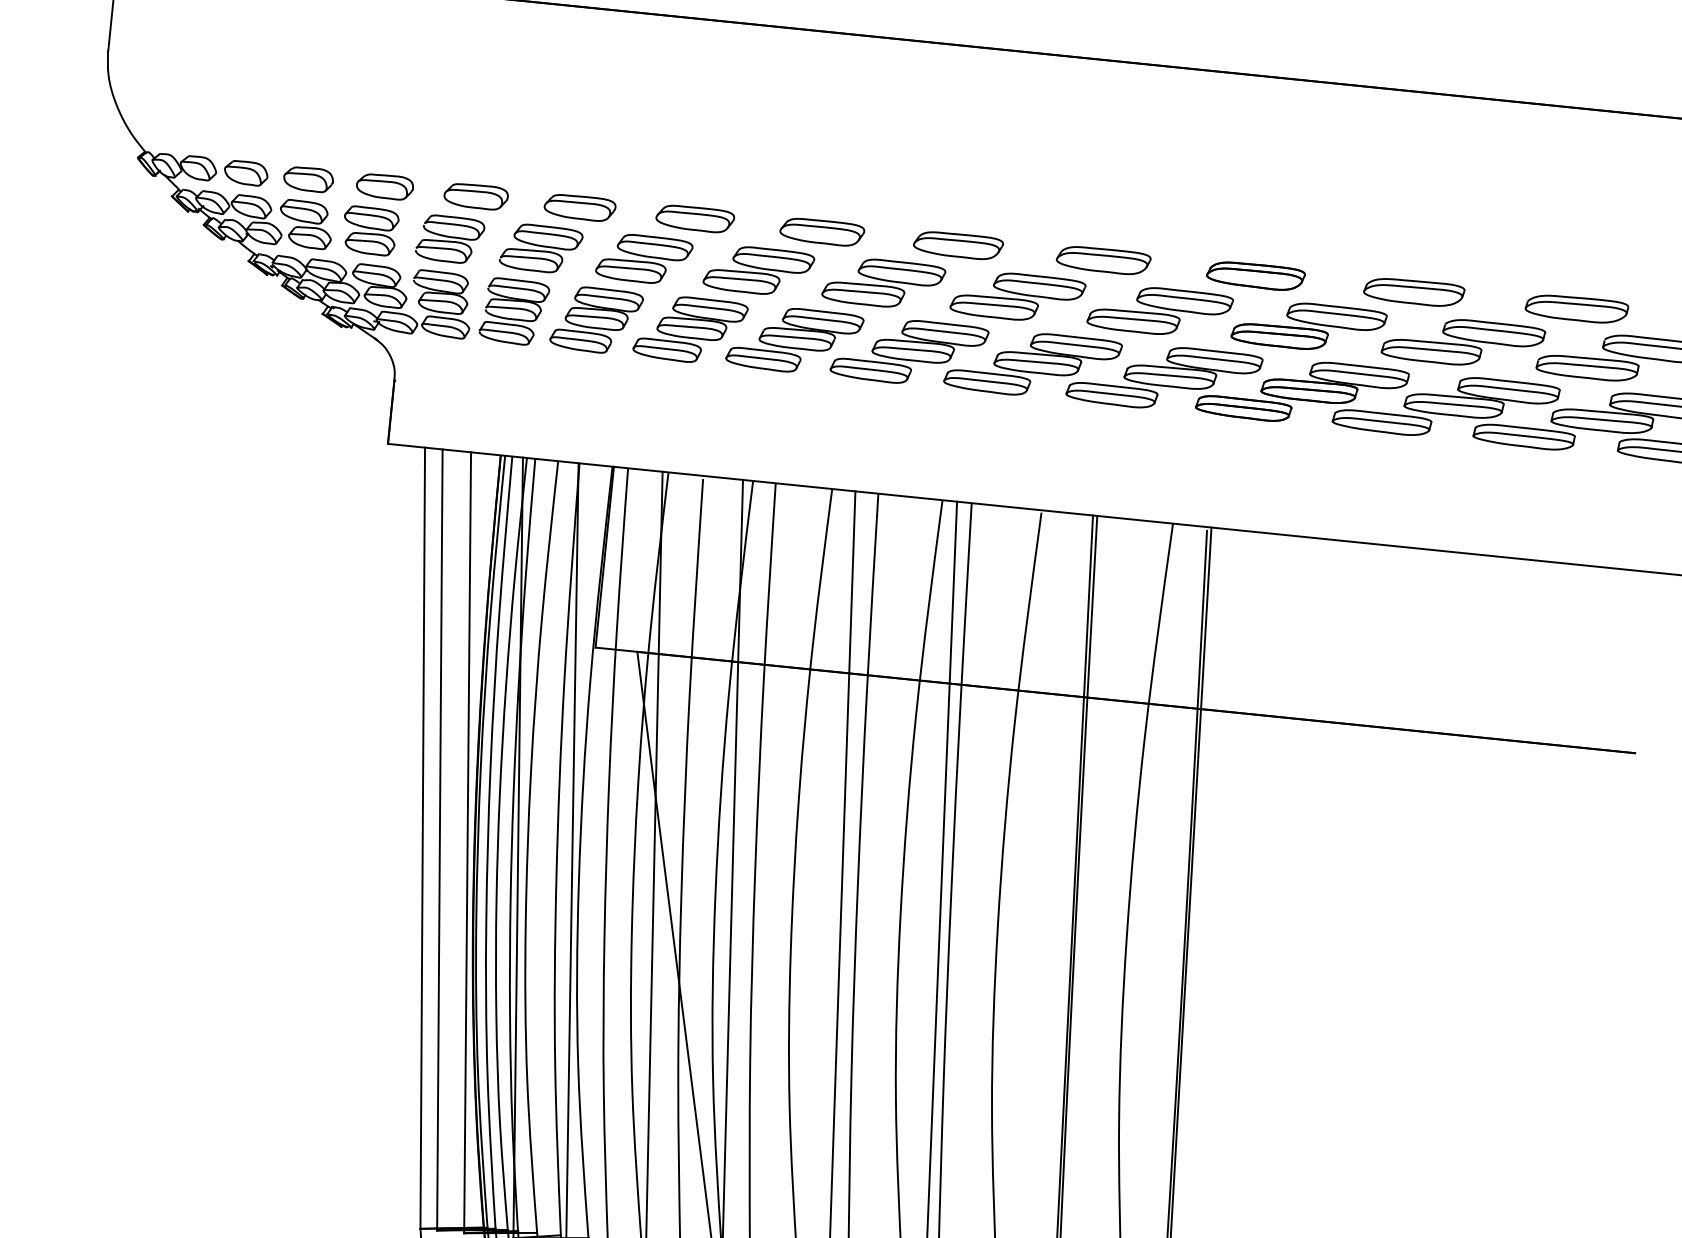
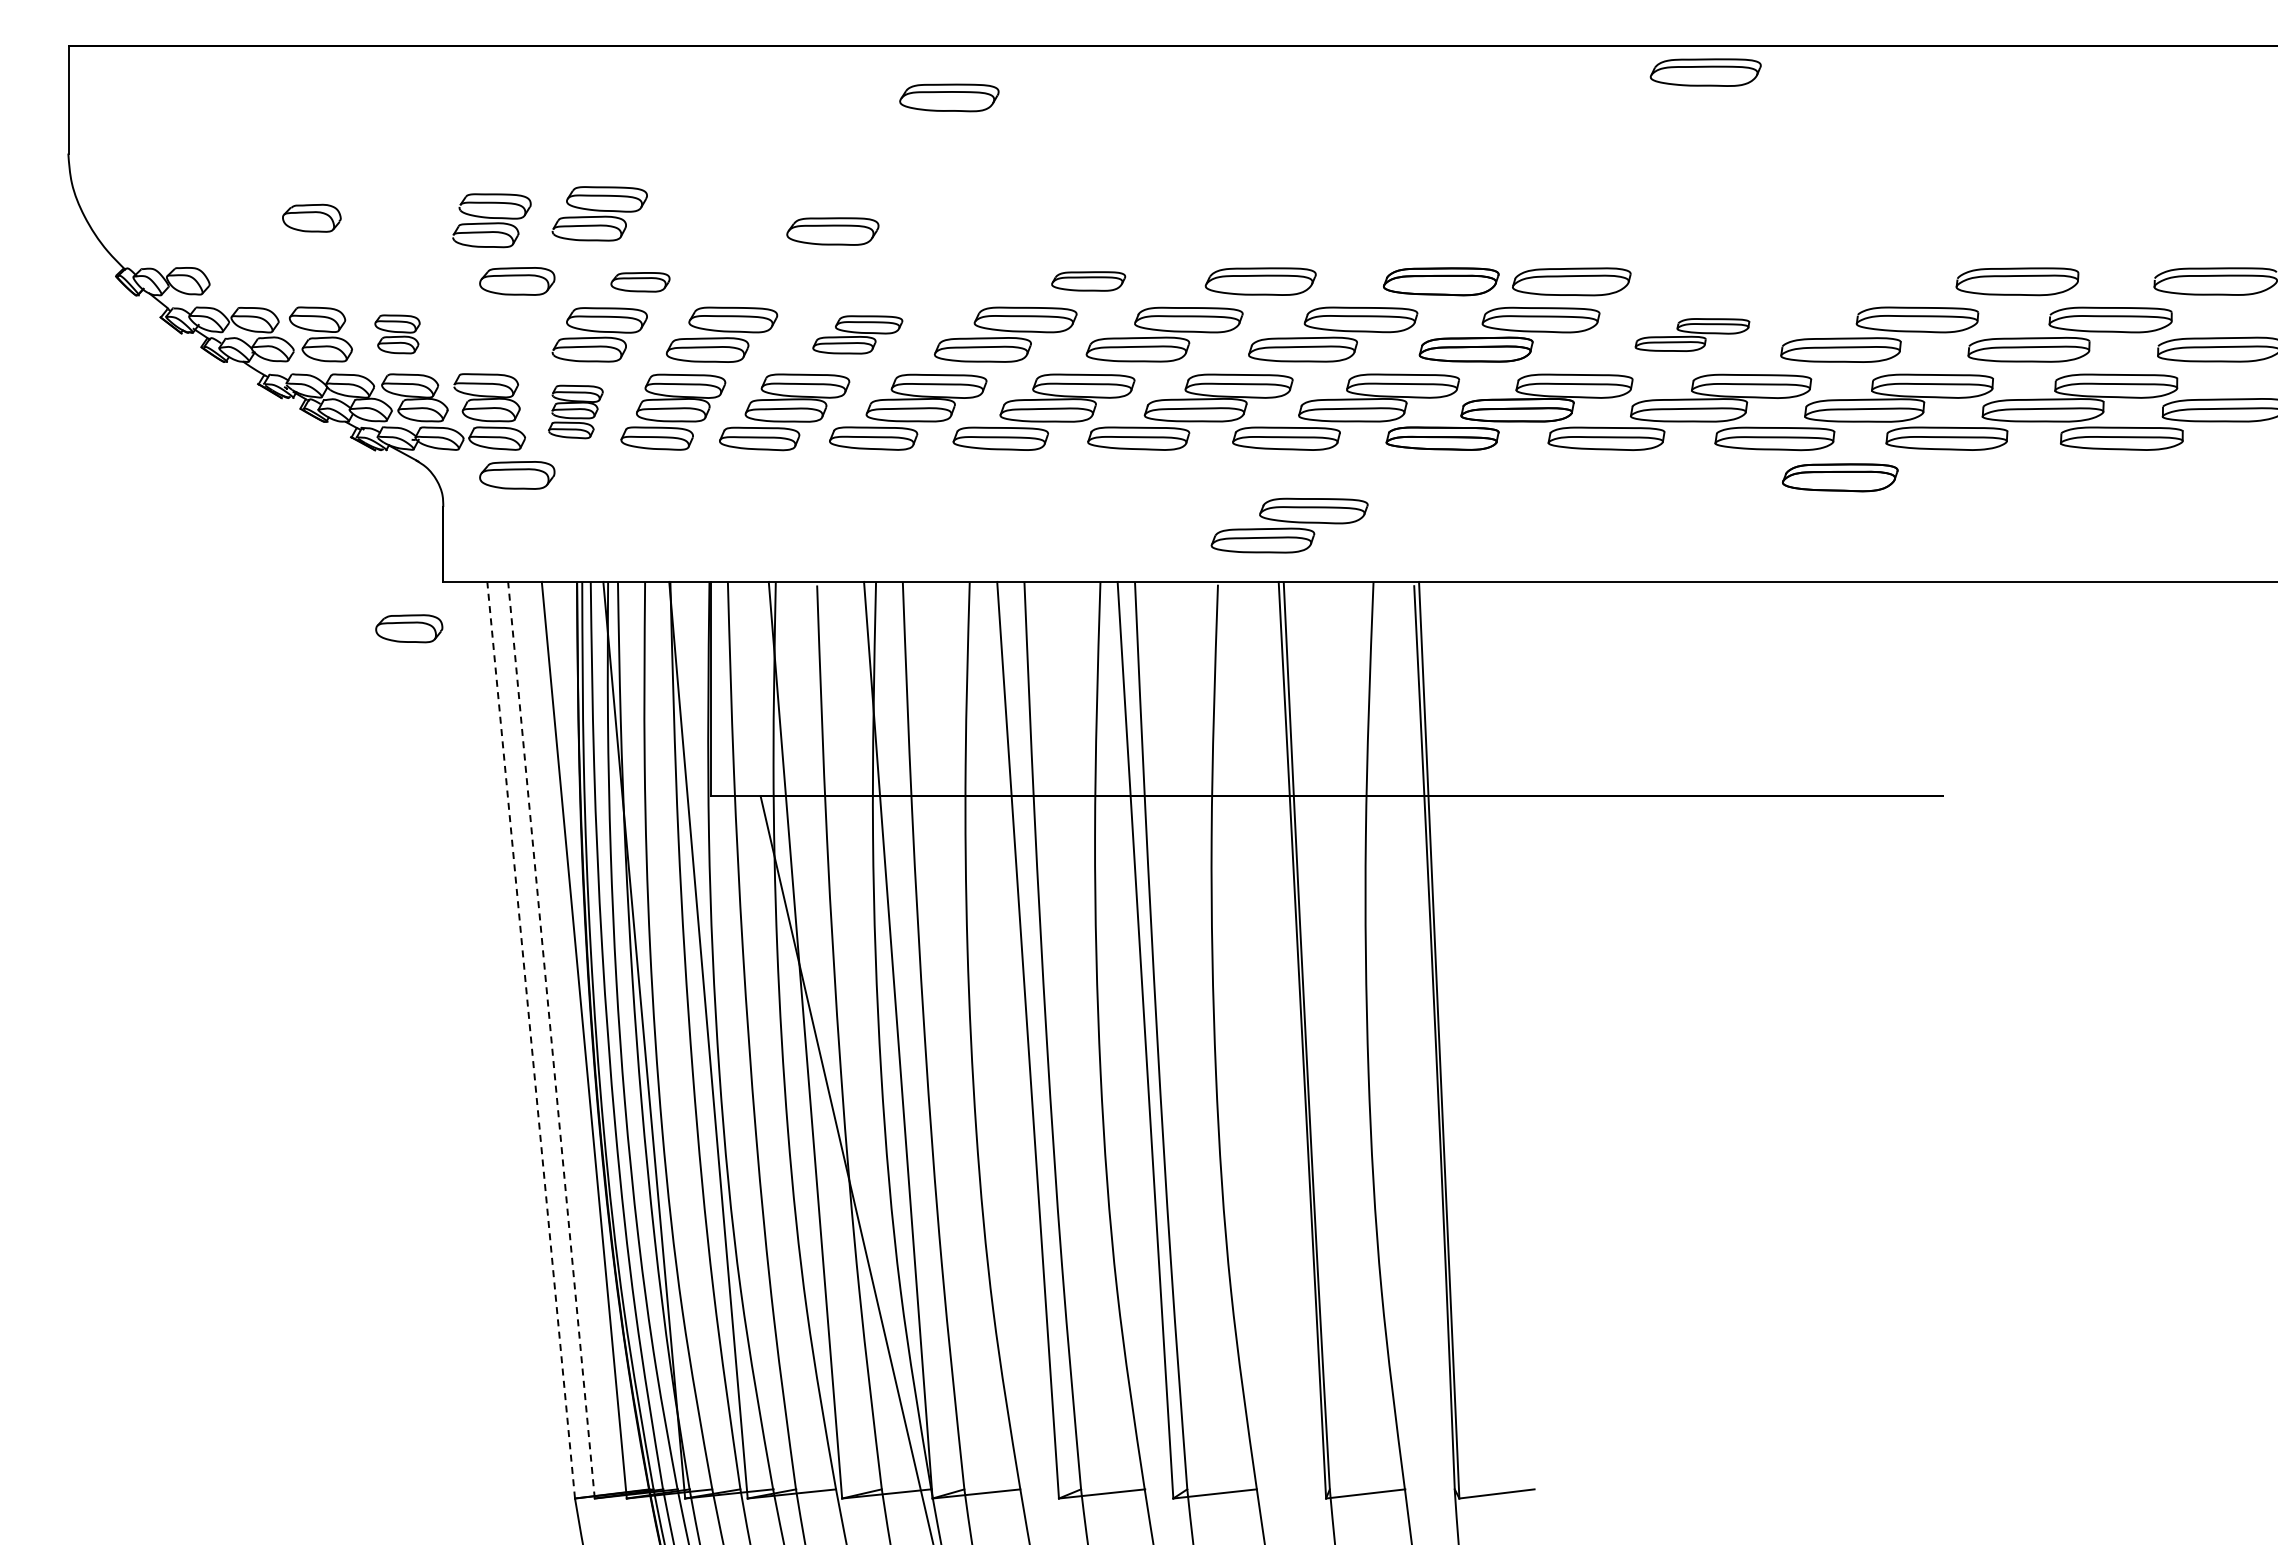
part: (1496, 122) -> (1705, 72), added
part: (551, 146) -> (599, 213), added
part: (245, 173) -> (244, 281), removed
part: (308, 178) -> (311, 217), moved
part: (385, 186) -> (409, 628), moved
part: (579, 208) -> (640, 282), size x0.7
part: (694, 218) -> (832, 231), moved
part: (370, 231) -> (397, 334), size x0.7
part: (822, 231) -> (949, 97), moved
part: (449, 239) -> (491, 220), moved
part: (958, 245) -> (1088, 281), size x0.7
part: (758, 270) -> (857, 334), size x0.7
part: (1414, 291) -> (1571, 281), moved
part: (1576, 308) -> (1821, 281), removed
part: (514, 311) -> (575, 411), size x0.7
part: (1463, 342) -> (1692, 334), size x0.6
part: (459, 360) -> (517, 475), added
part: (1106, 468) -> (1289, 525), added
part: (1576, 475) -> (1840, 477), added
line: (423, 837) -> (531, 1039), solid -> dashed
line: (439, 839) -> (551, 1039), solid -> dashed

